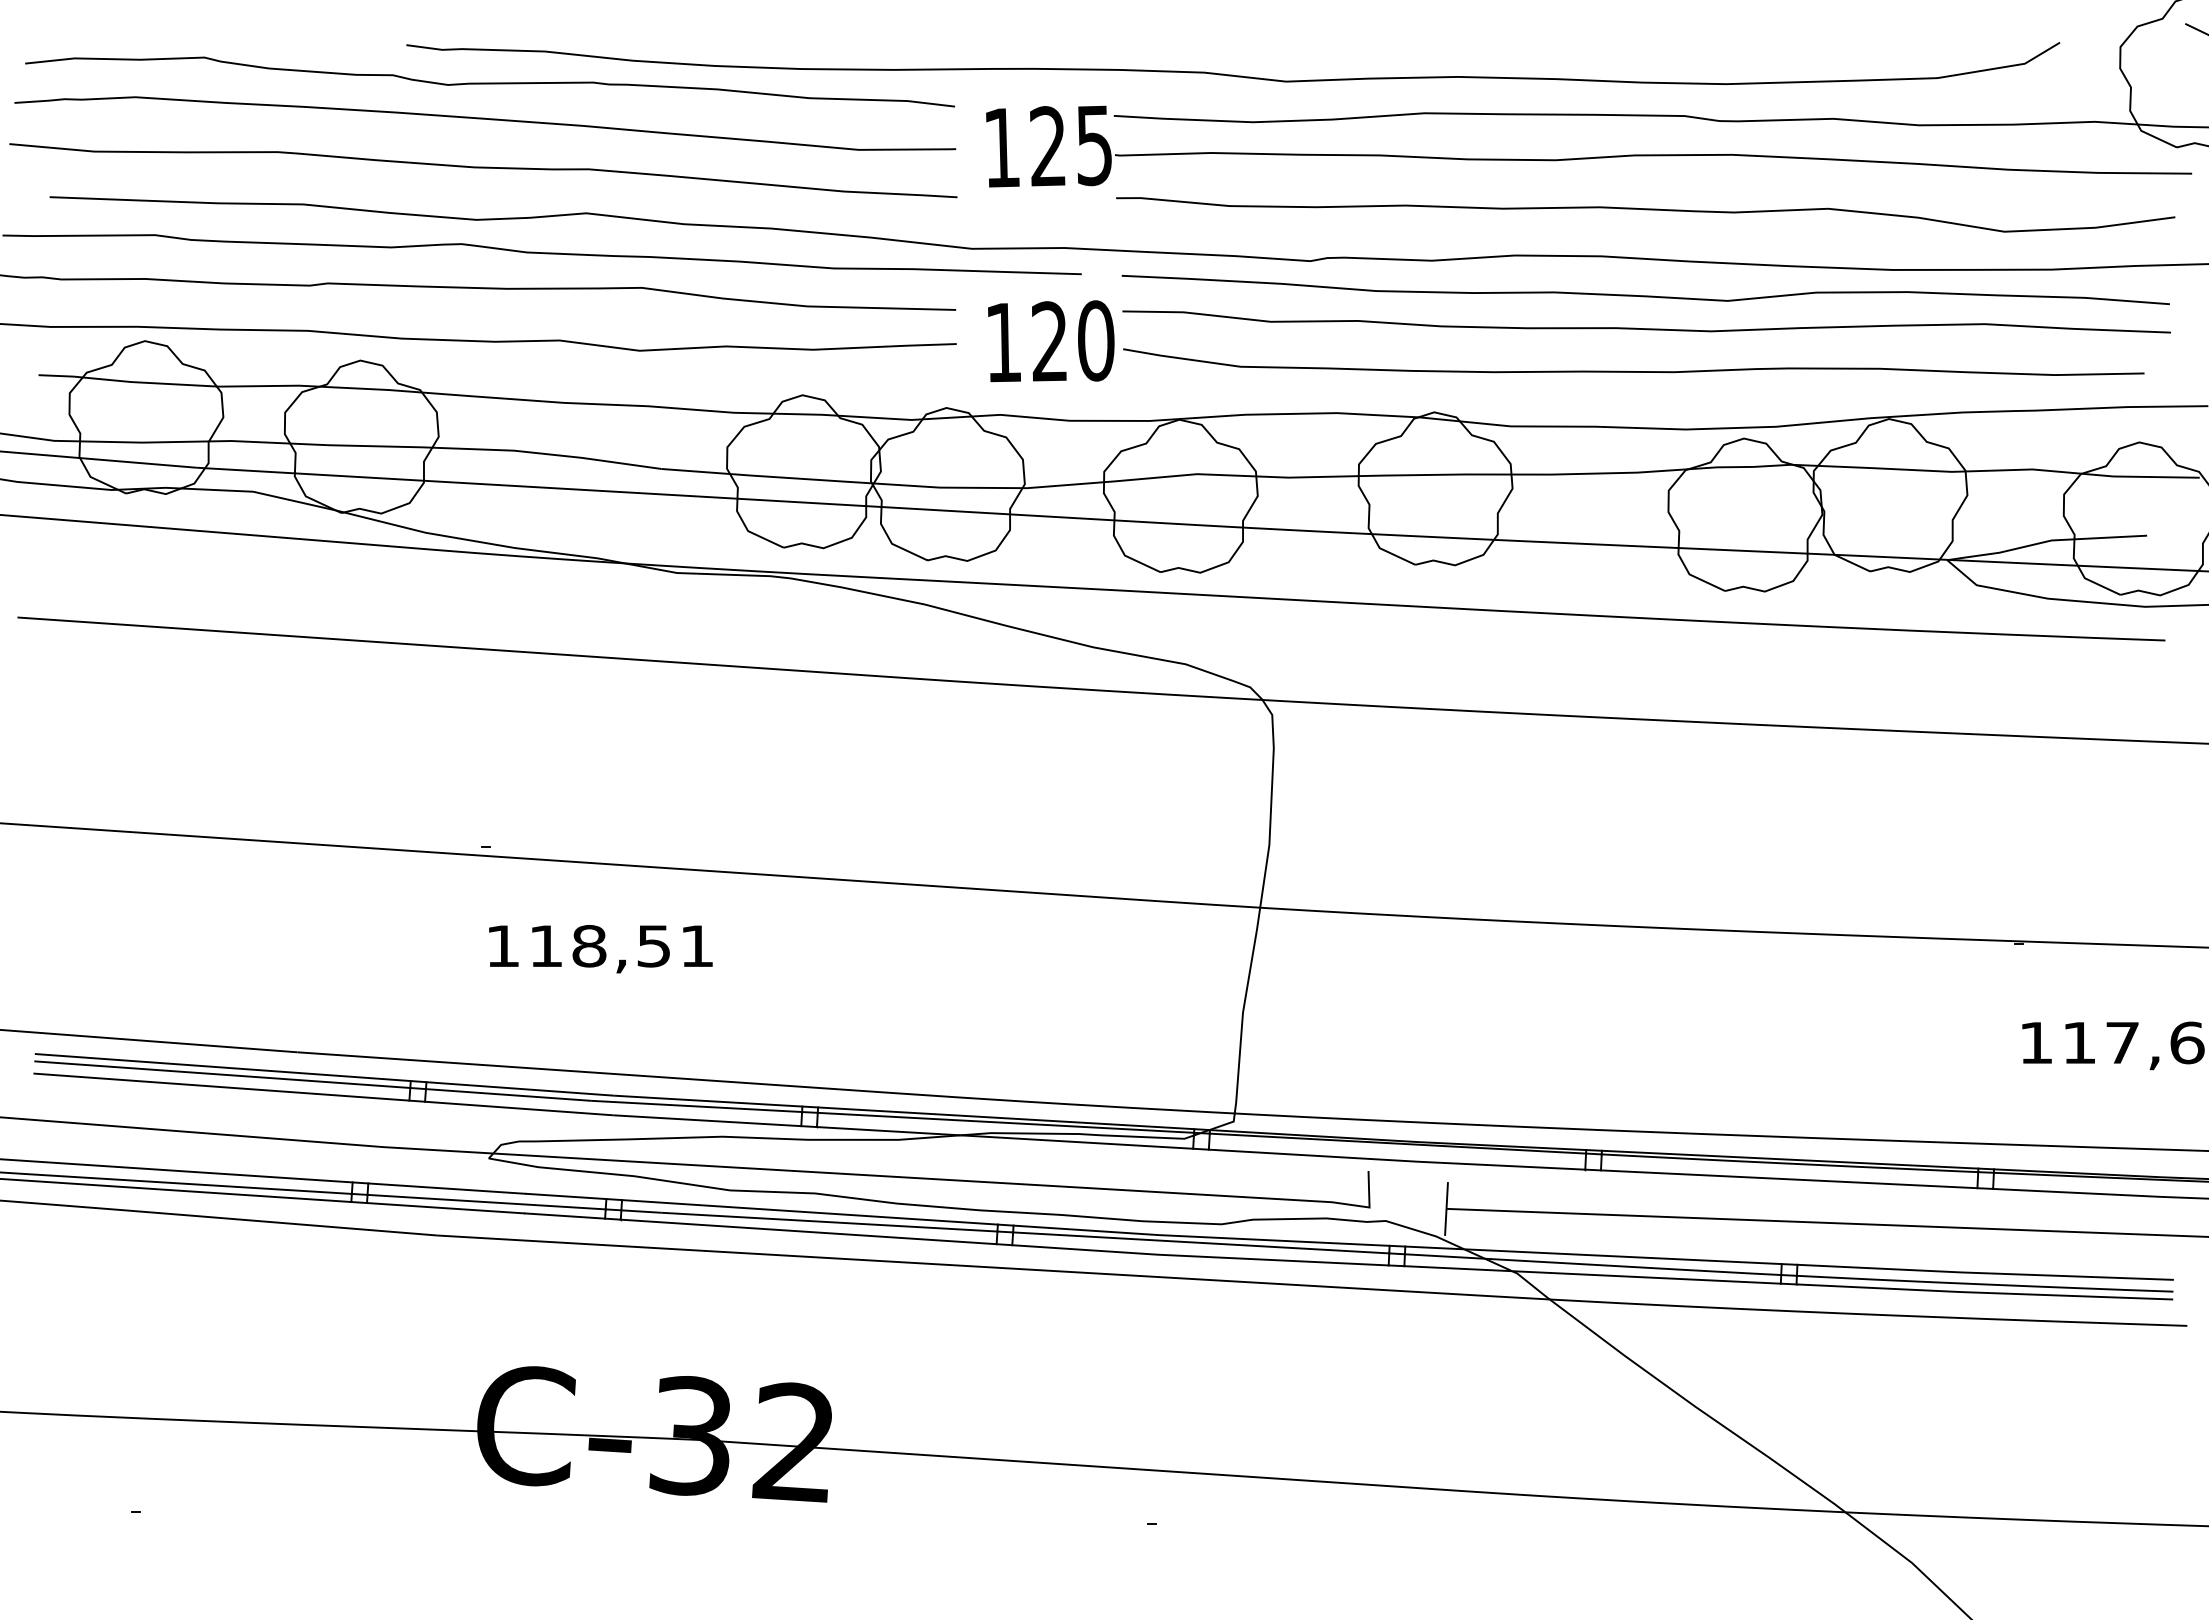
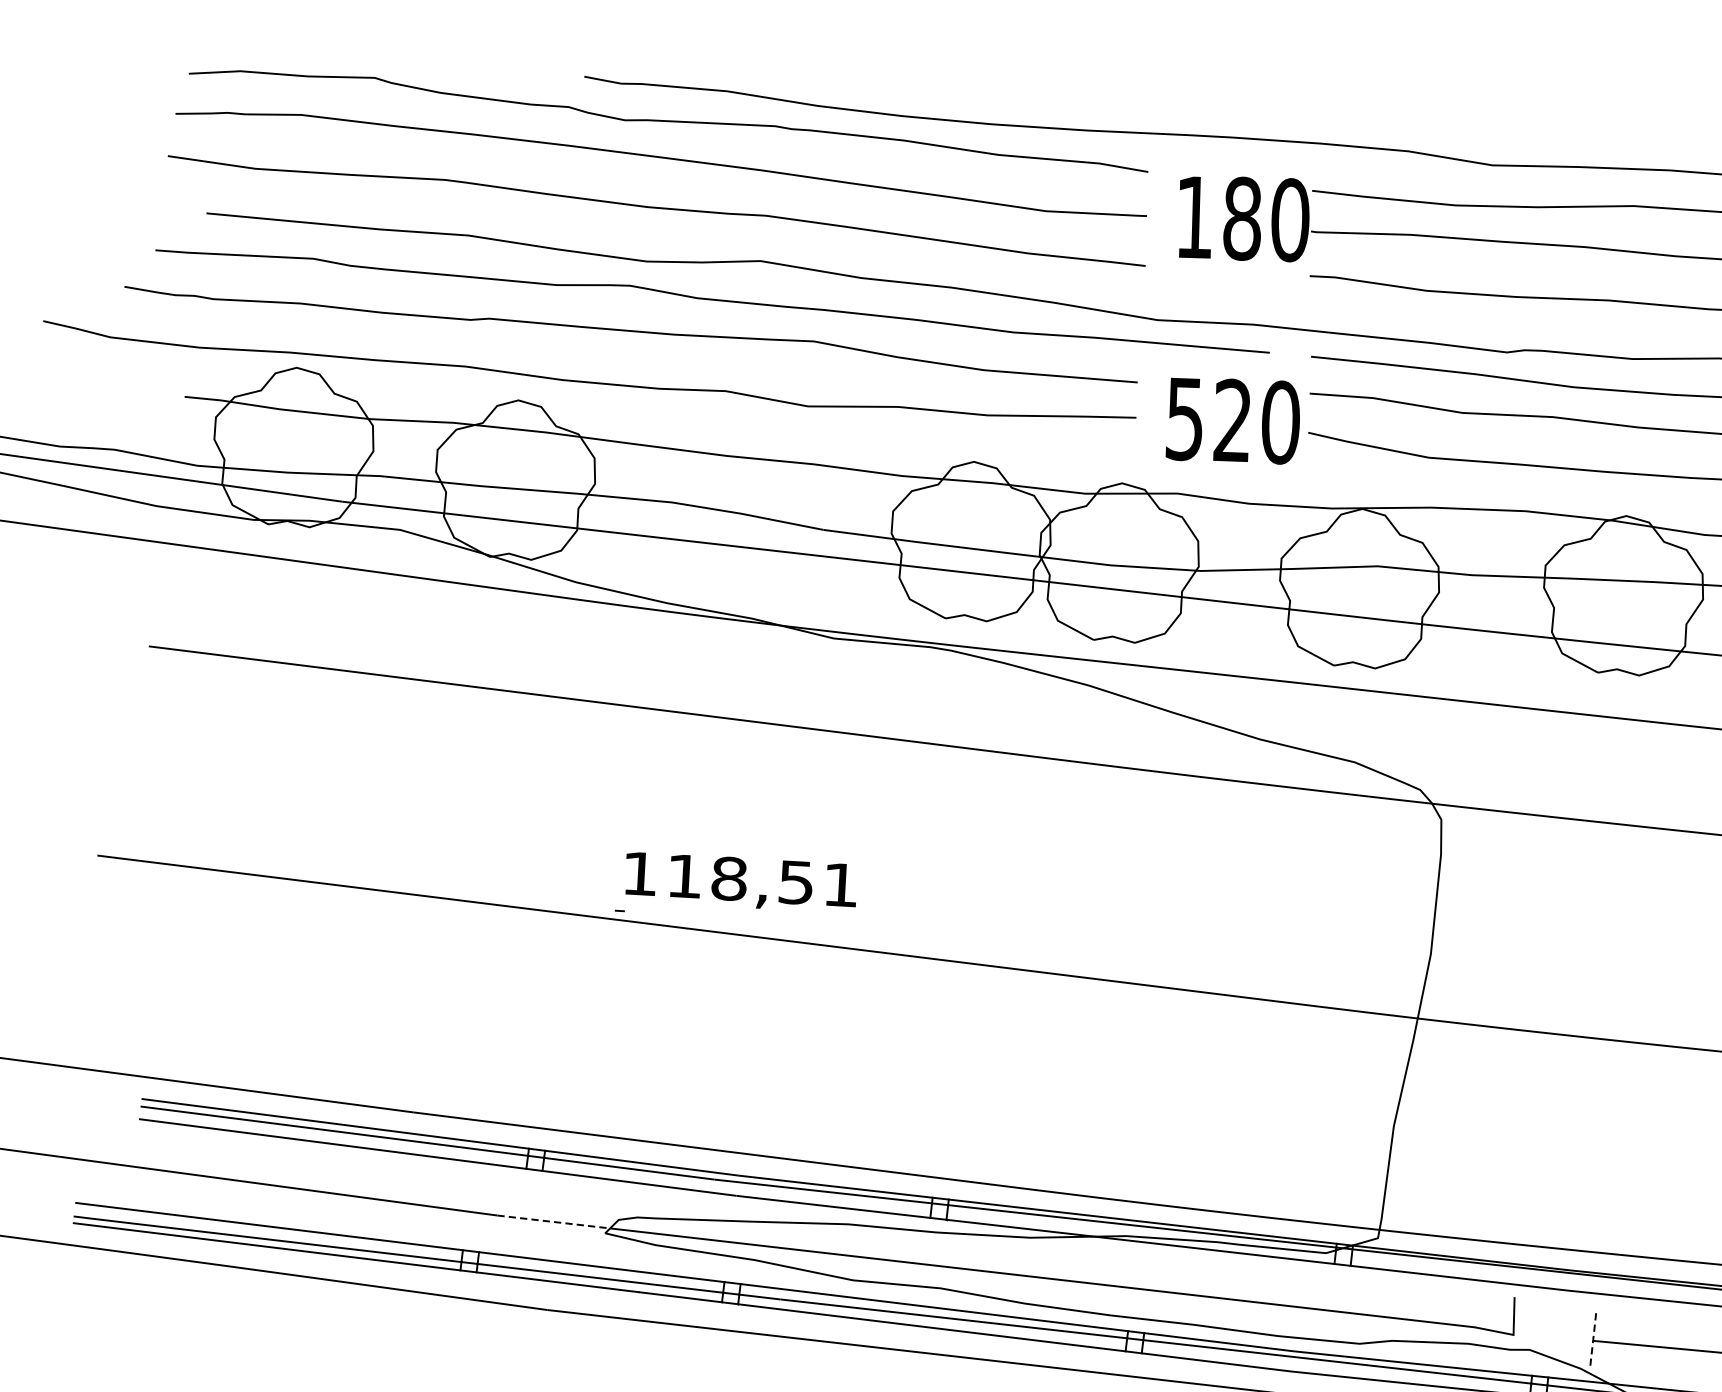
text: (1071, 145) -> (1266, 218), 125 -> 180
text: (1003, 343) -> (1184, 419), 120 -> 520
text: (600, 949) -> (740, 882), moved
line: (438, 1150) -> (553, 1222), solid -> dashed
line: (1446, 1209) -> (1593, 1341), solid -> dashed

